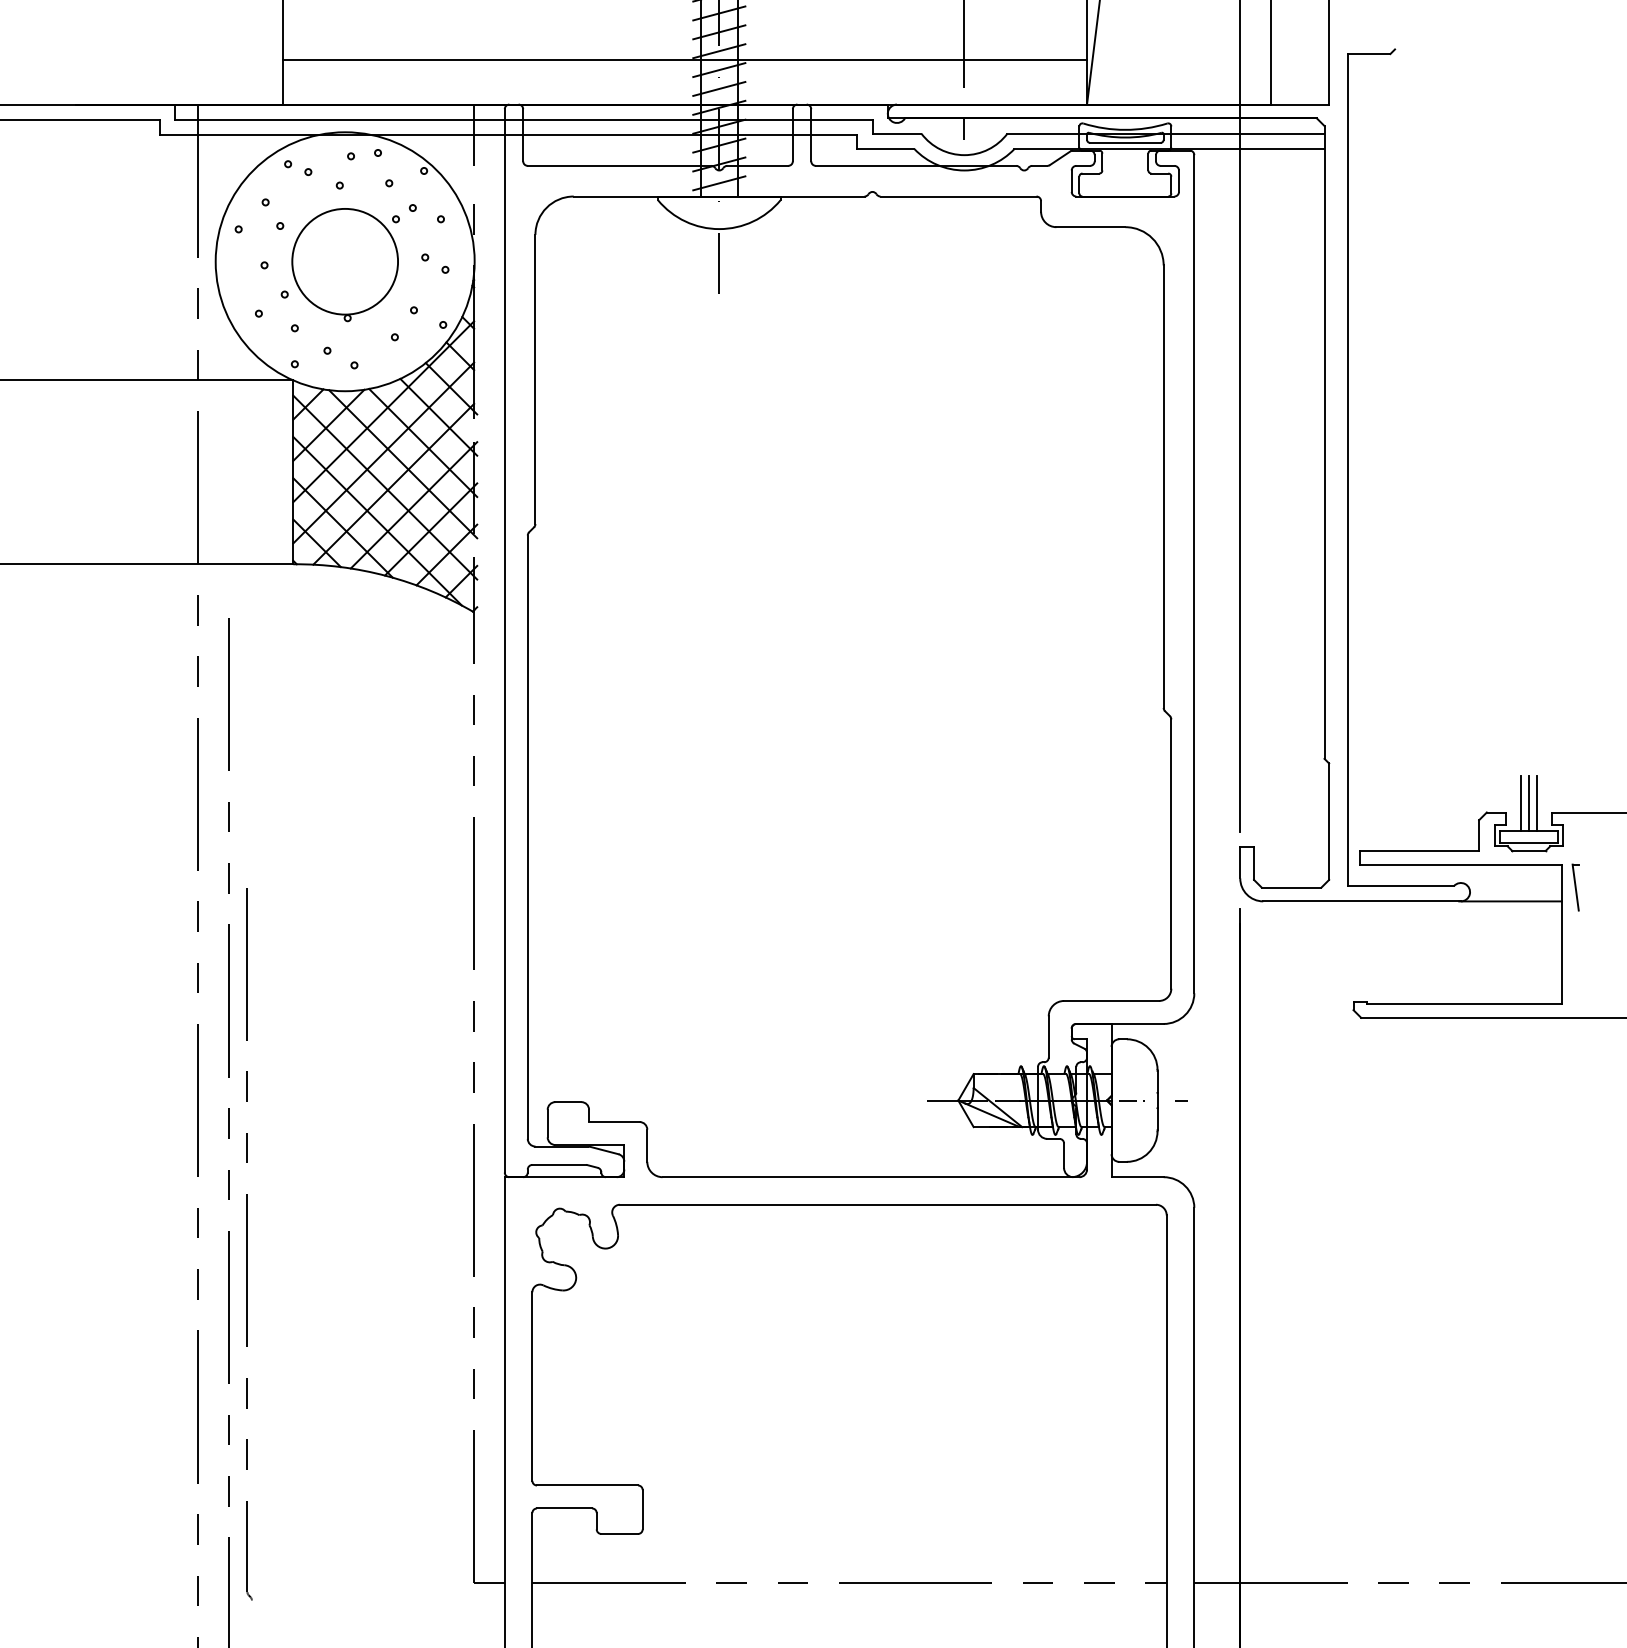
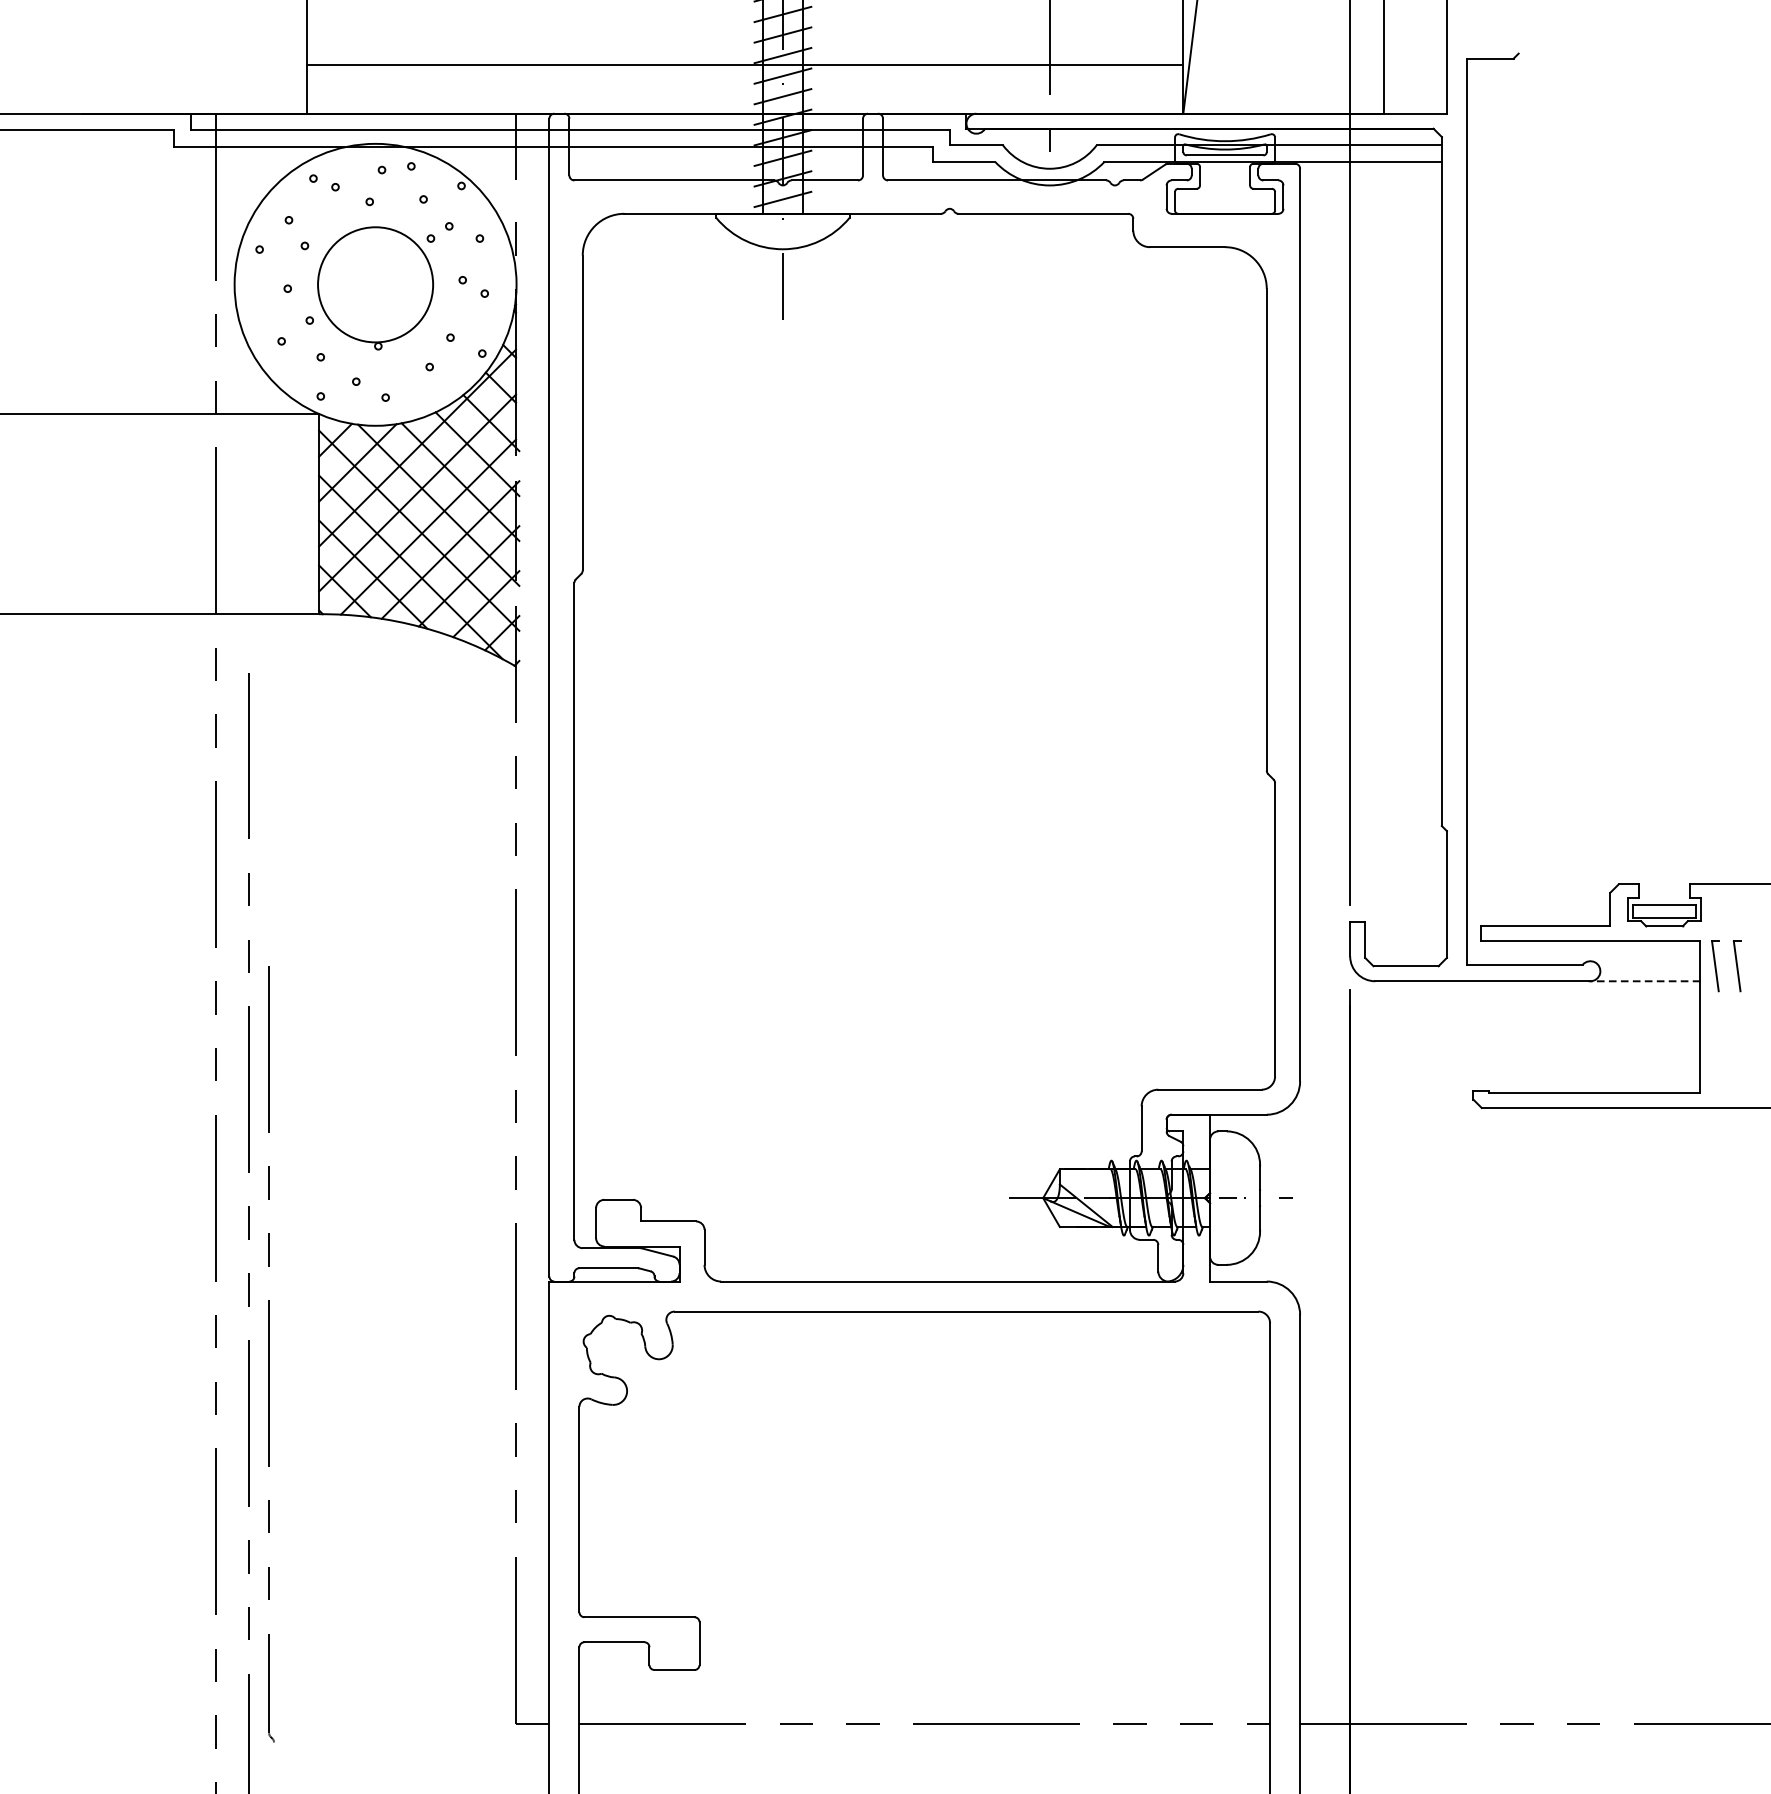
line: (1521, 802) -> (1656, 873), removed
line: (1528, 802) -> (1663, 873), removed
line: (1536, 802) -> (1672, 873), removed
part: (1595, 887) -> (1736, 966), added
line: (1510, 901) -> (1644, 981), solid -> dashed

